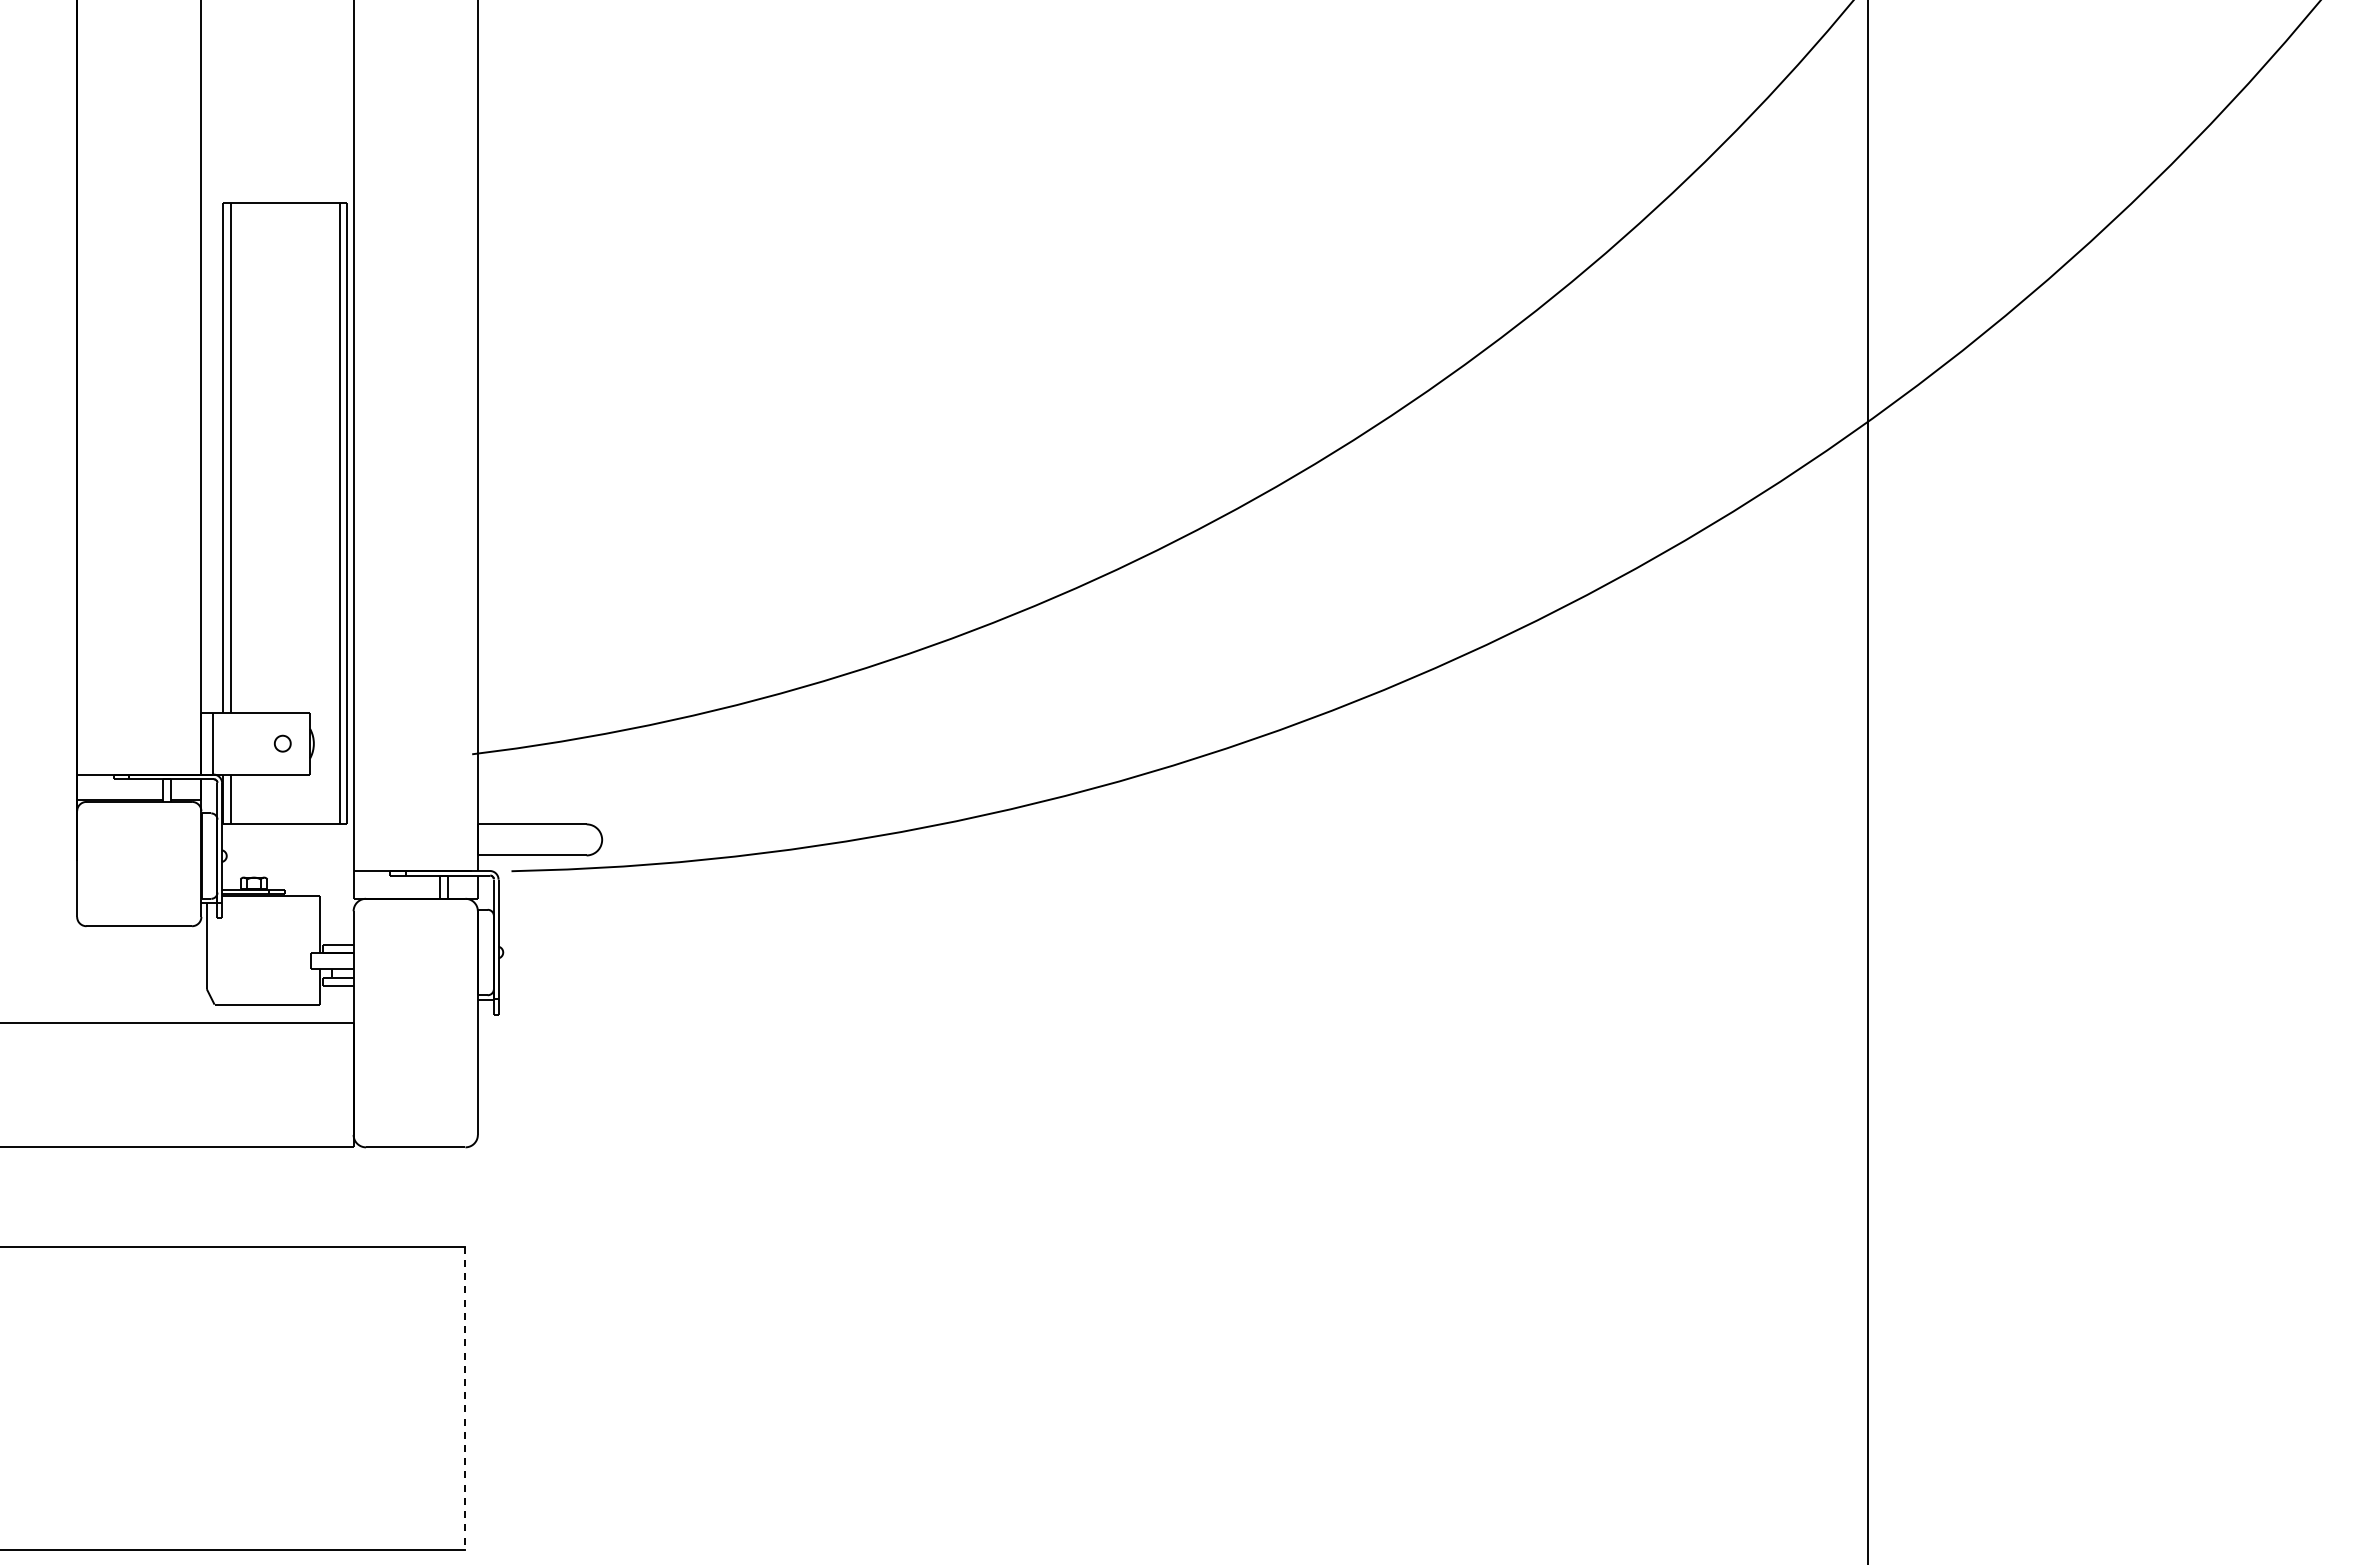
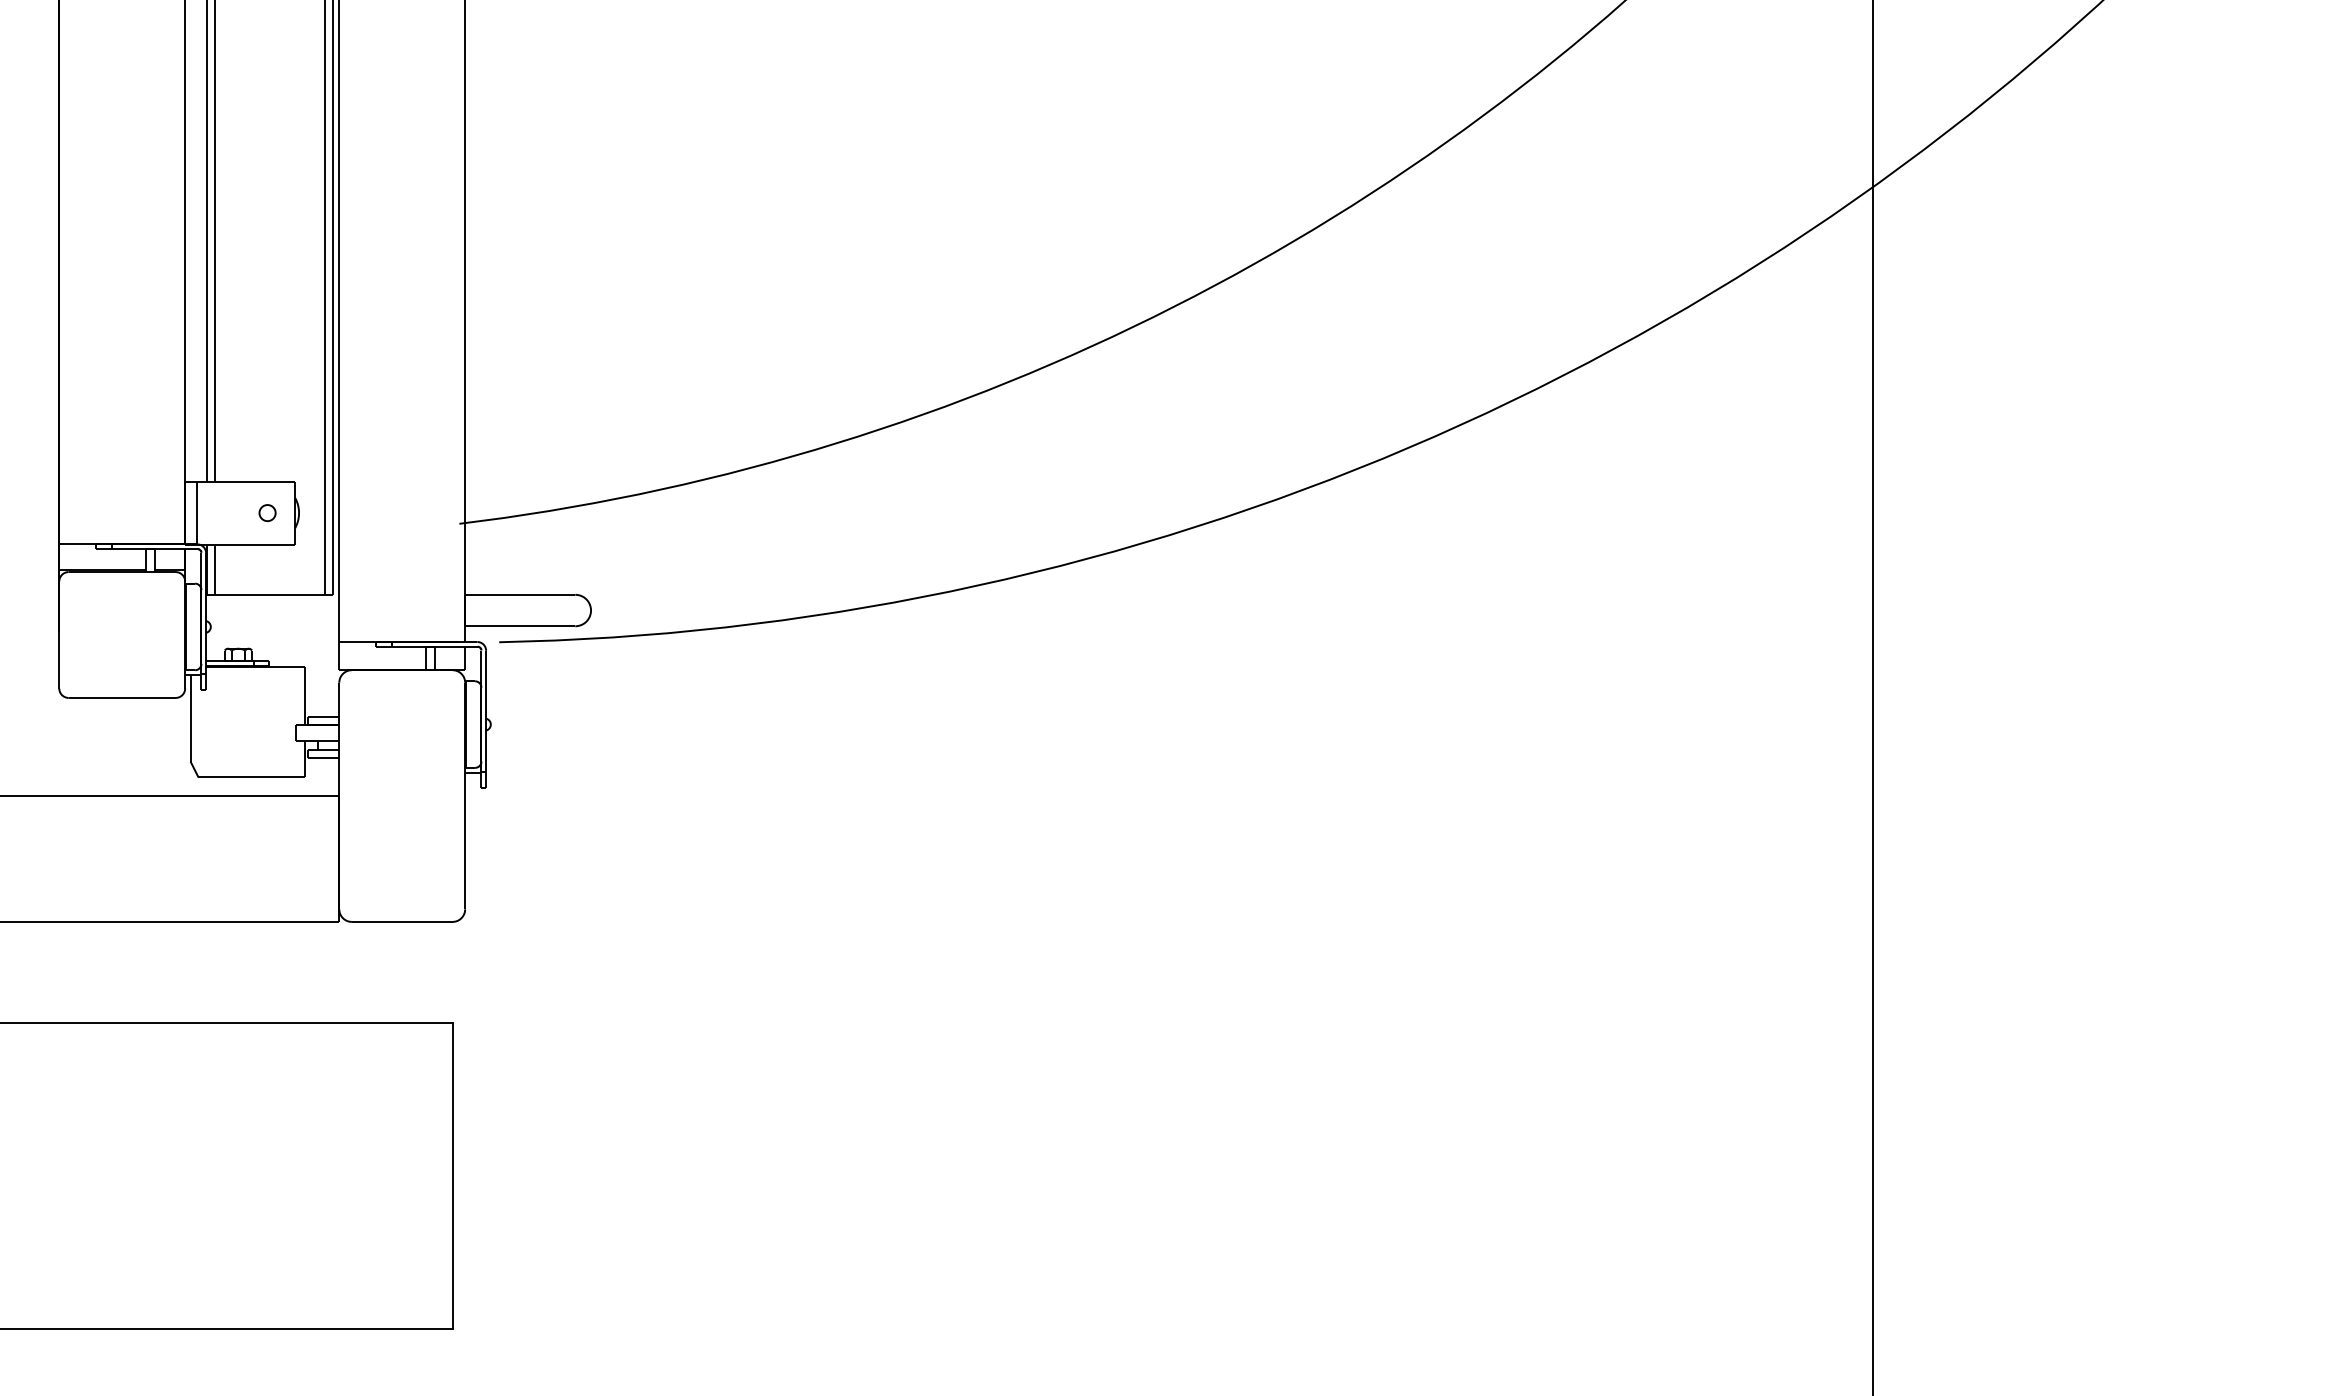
line: (465, 1398) -> (452, 1176), dashed -> solid

